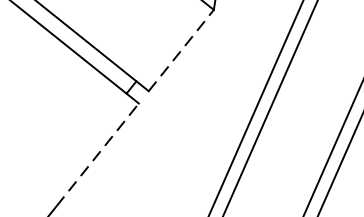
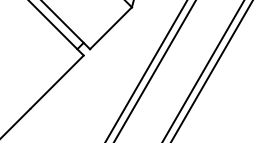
line: (182, 50) -> (111, 28), dashed -> solid
line: (98, 153) -> (57, 81), dashed -> solid

